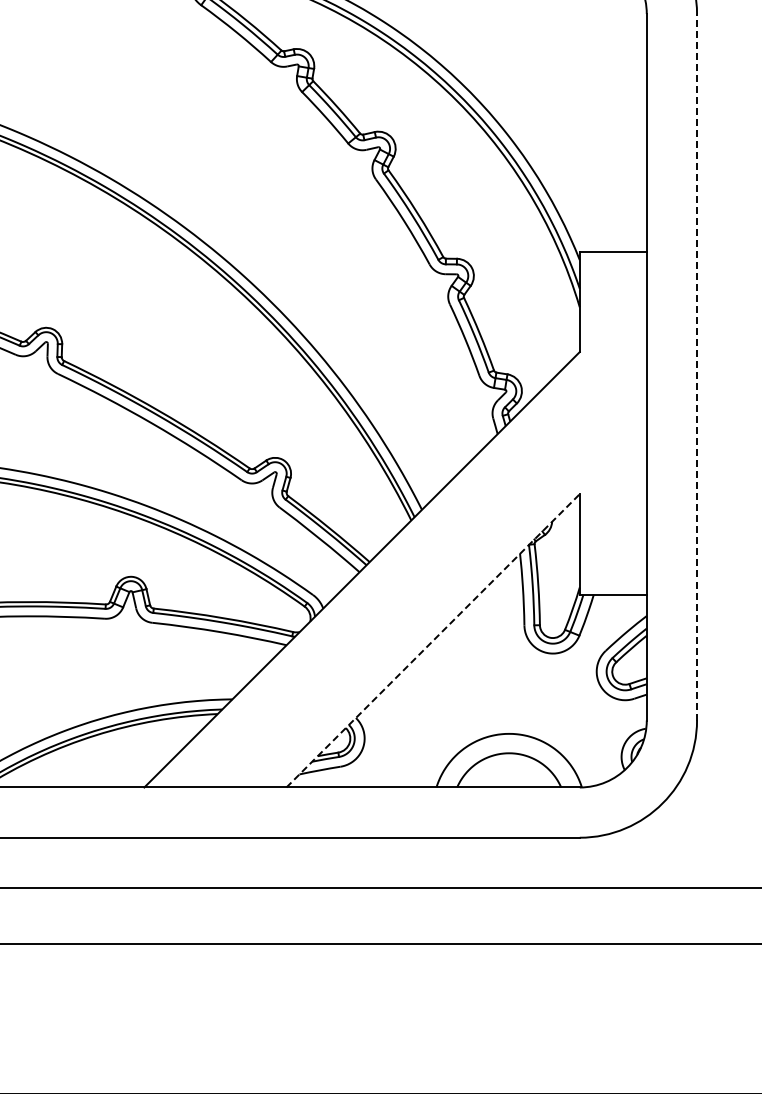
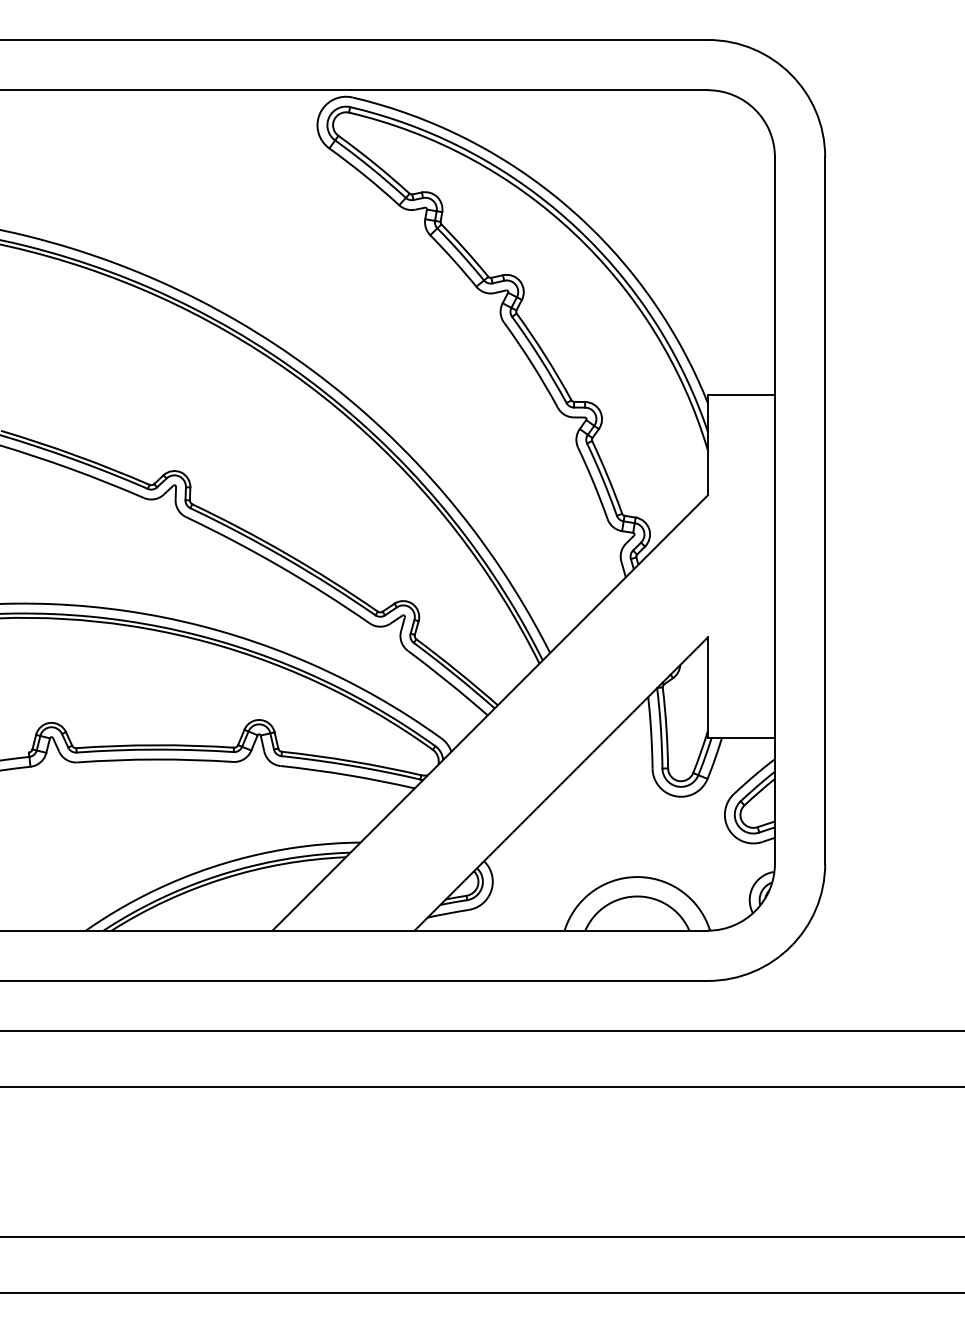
line: (697, 366) -> (825, 509), dashed -> solid
line: (433, 640) -> (561, 783), dashed -> solid

